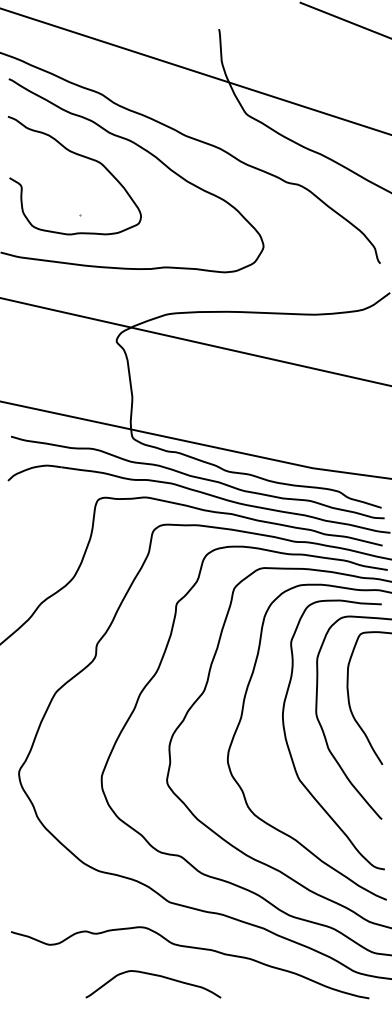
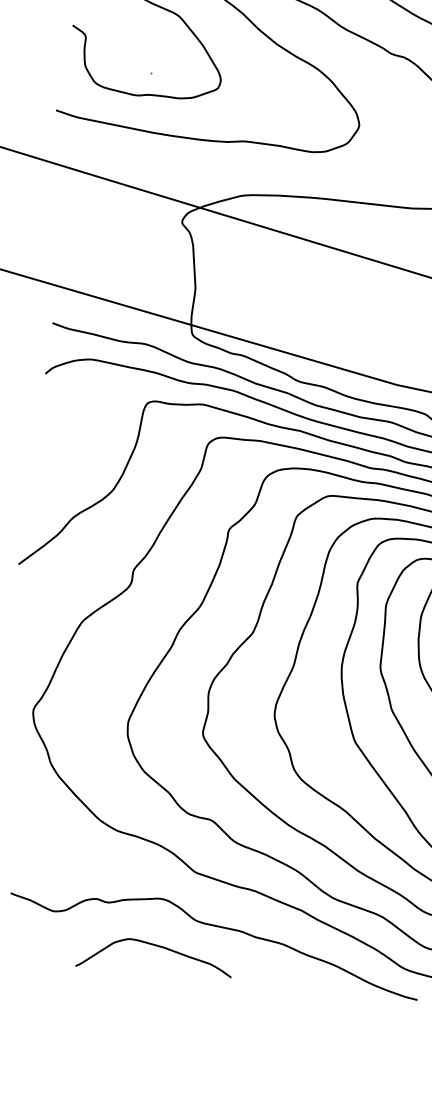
curve: (156, 976) -> (158, 947), moved

